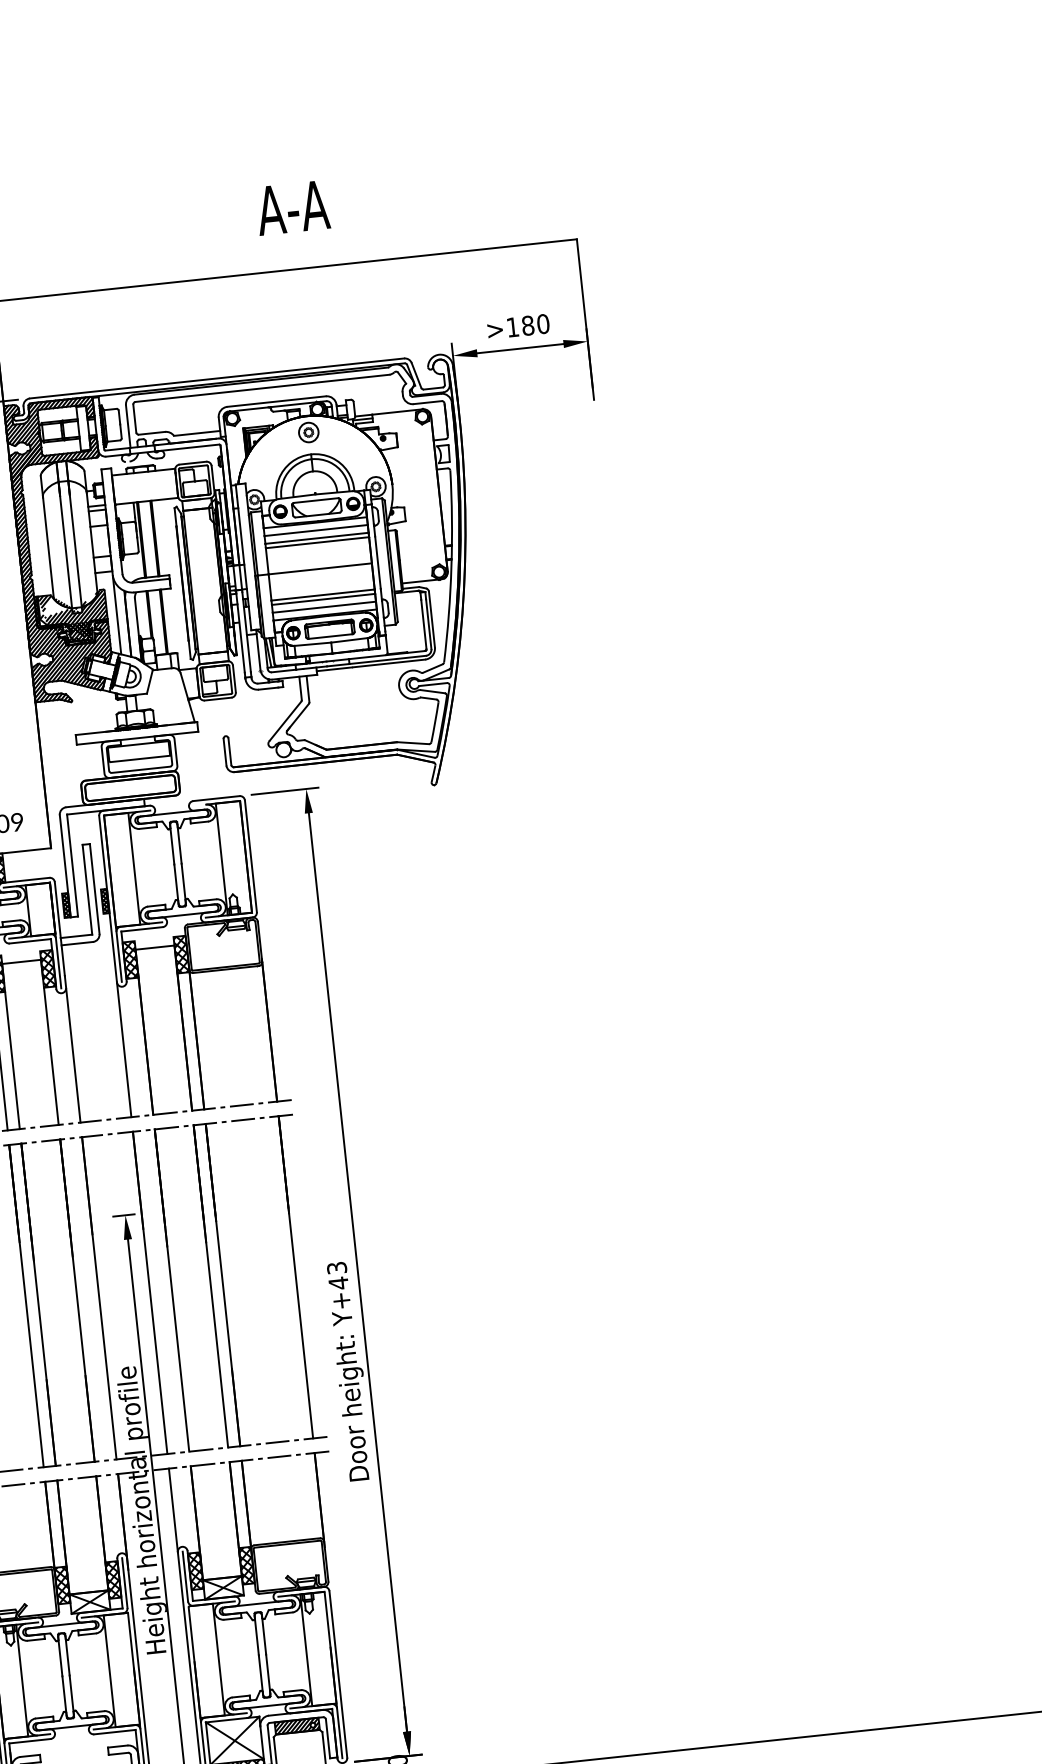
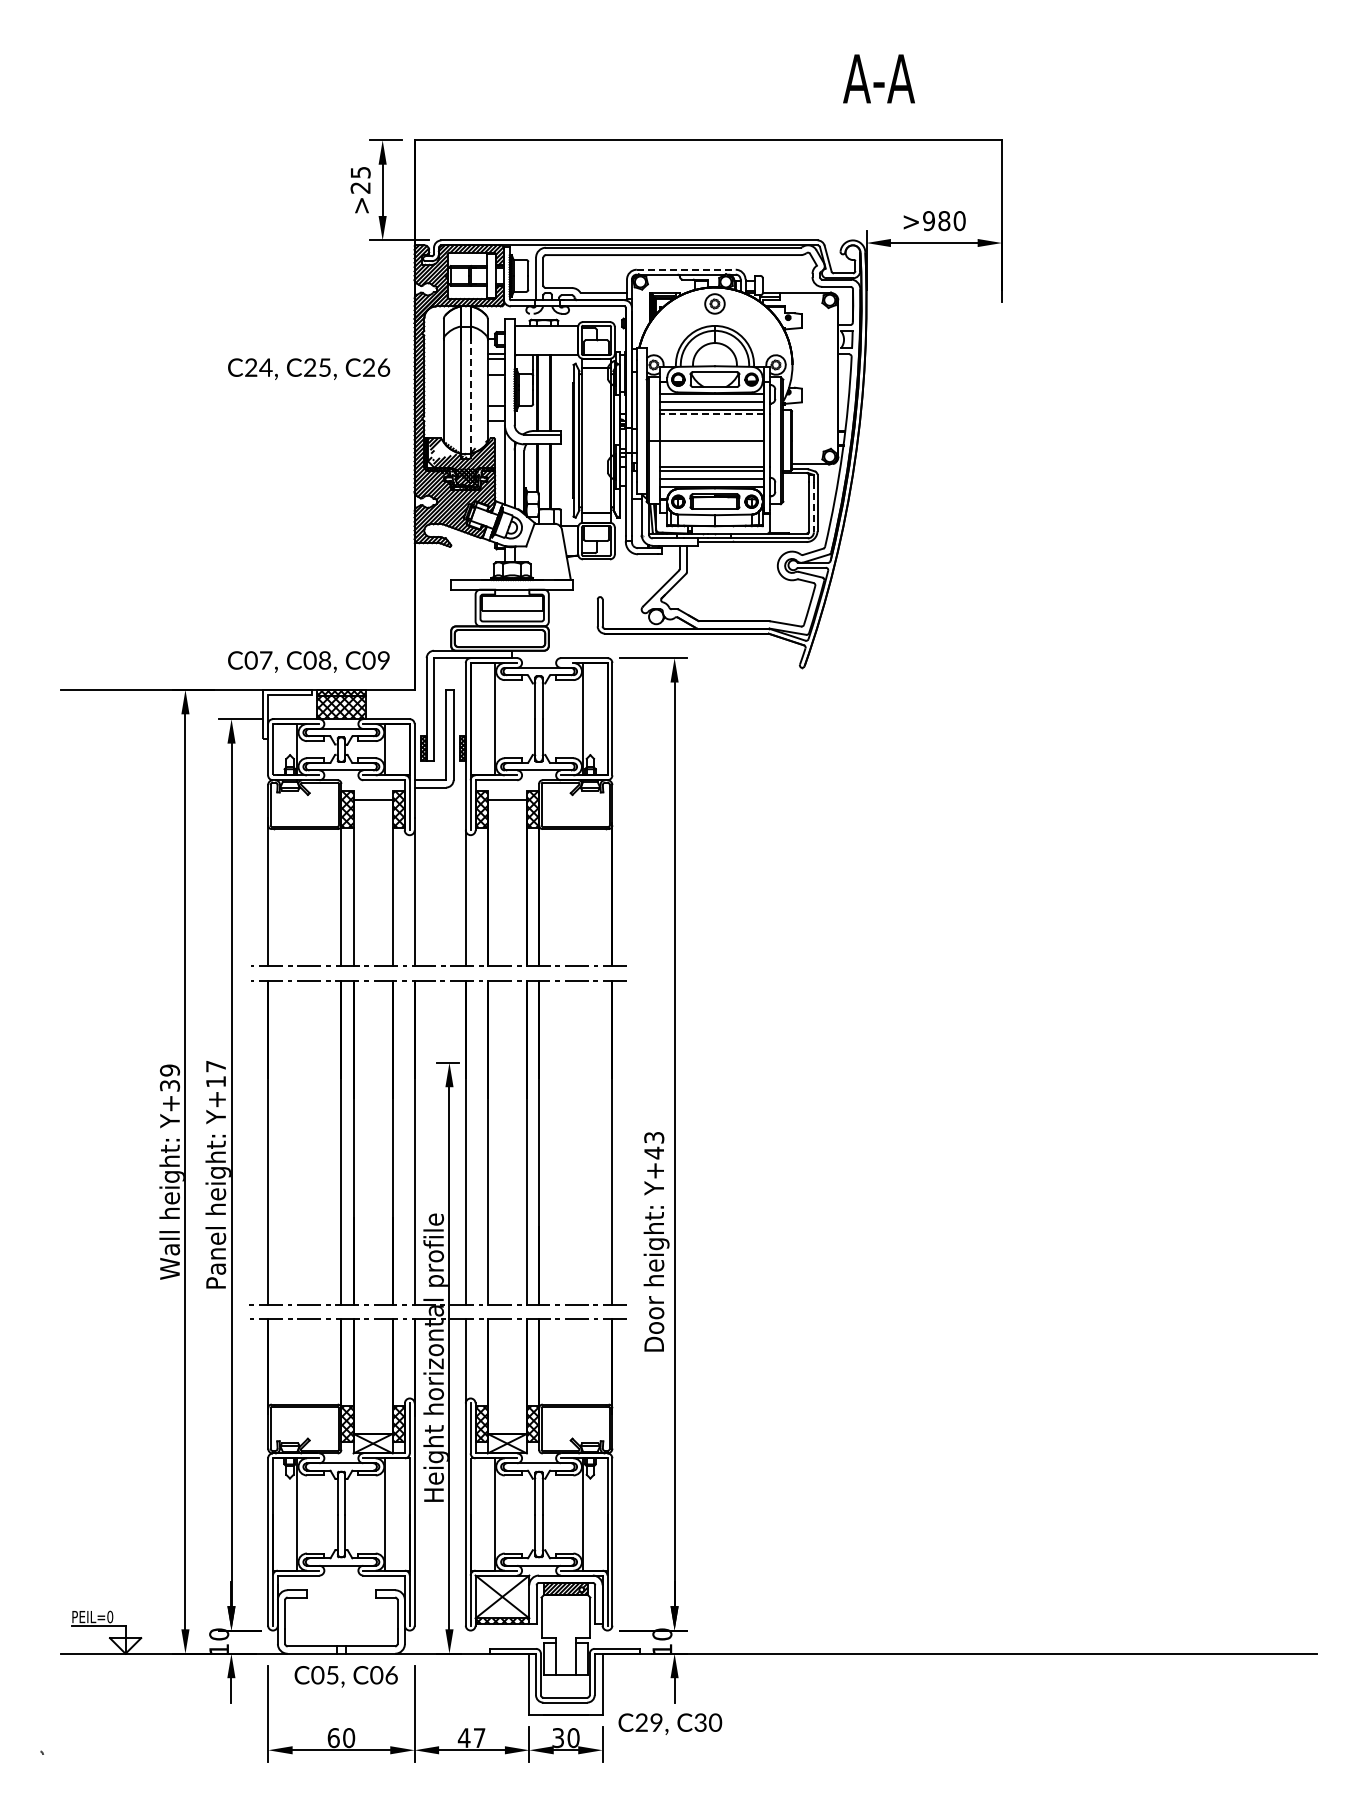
text: (292, 207) -> (878, 78), moved
text: (512, 327) -> (928, 221), >180 -> >980
line: (276, 401) -> (686, 269), solid -> dashed
line: (317, 542) -> (711, 414), solid -> dashed
line: (74, 544) -> (470, 390), solid -> dashed
line: (428, 624) -> (813, 507), solid -> dashed

